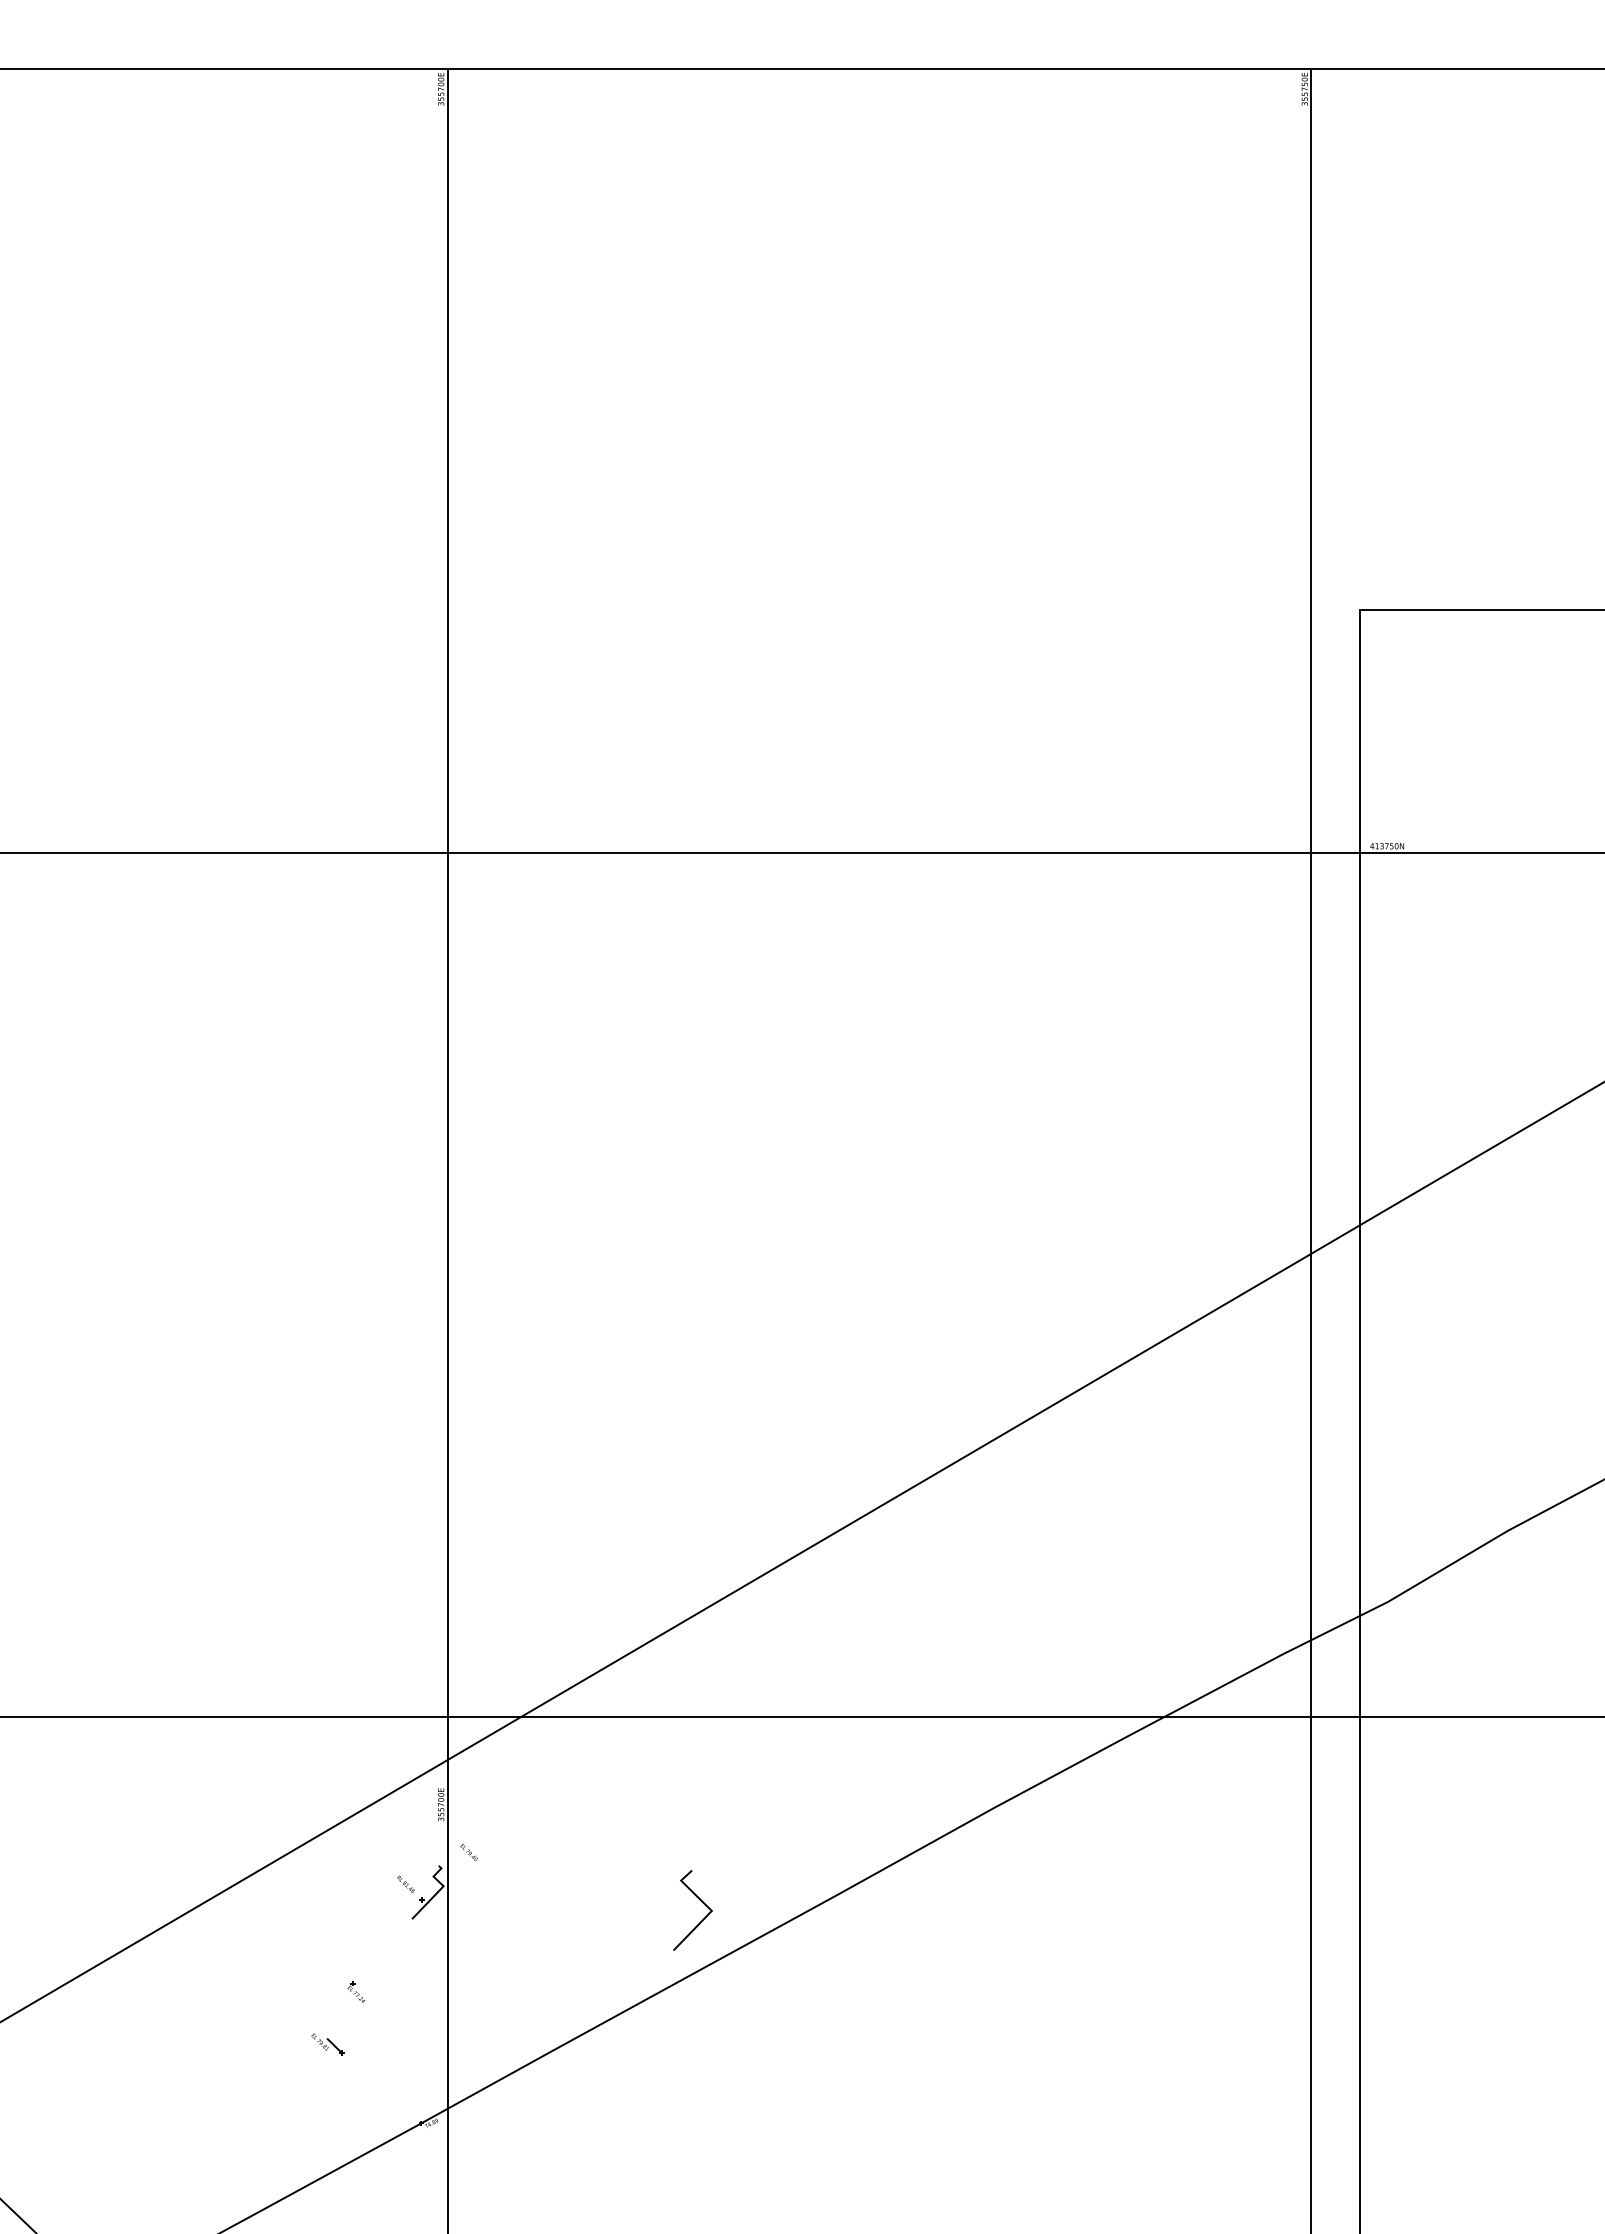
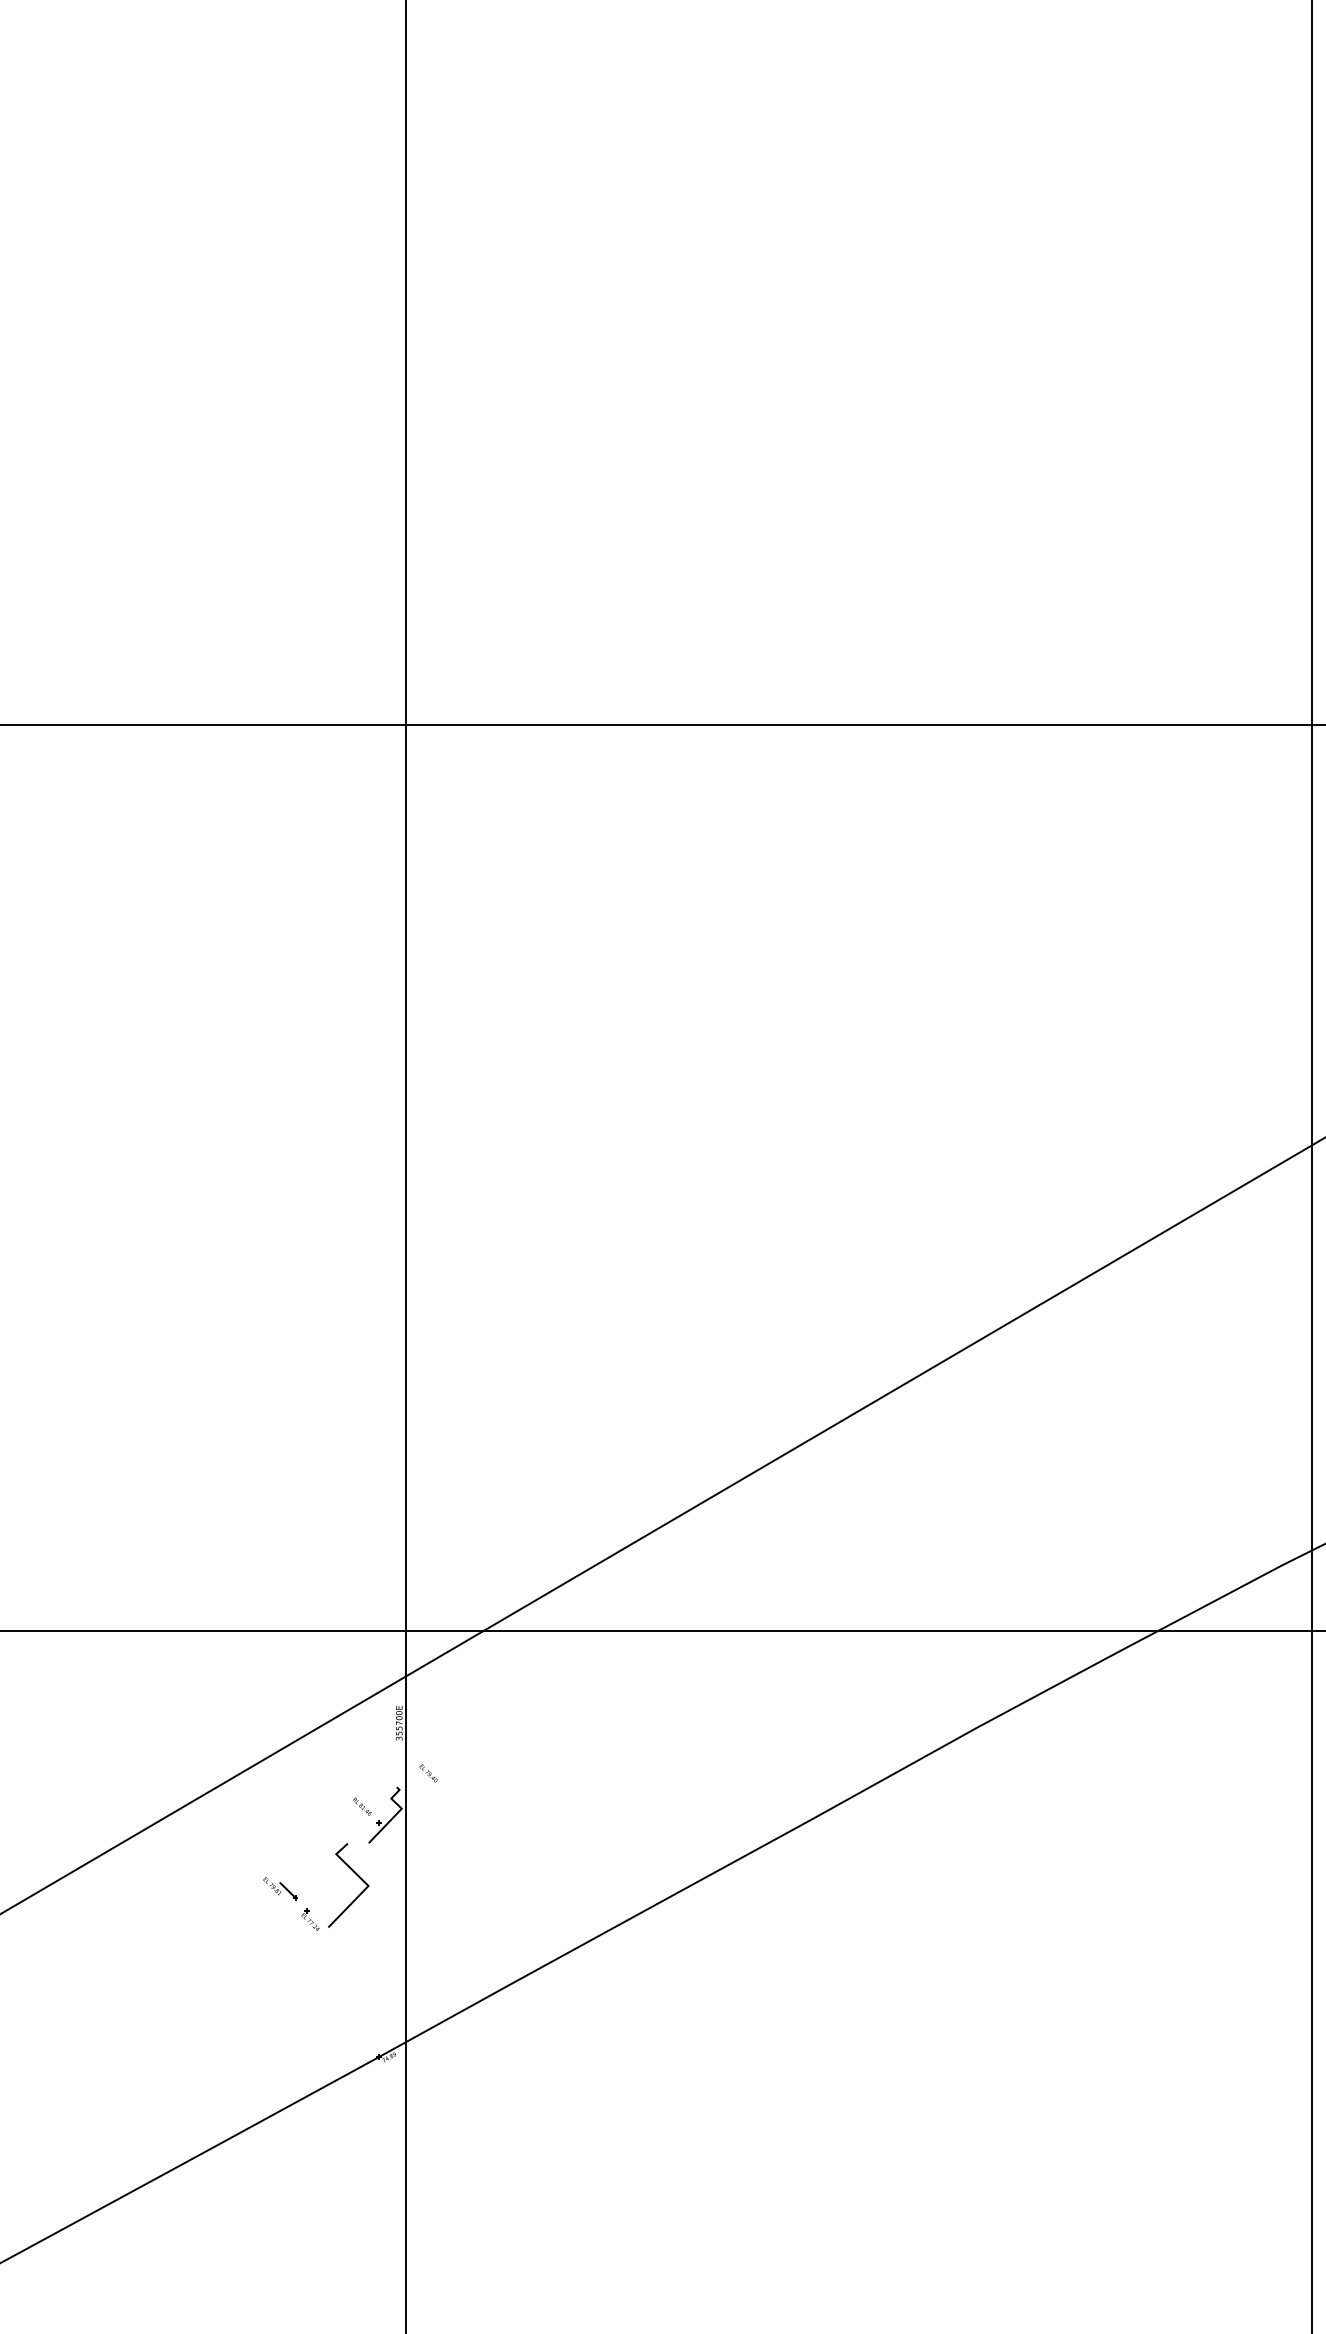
line: (700, 1901) -> (356, 1876), moved
part: (327, 2044) -> (280, 1888), moved

